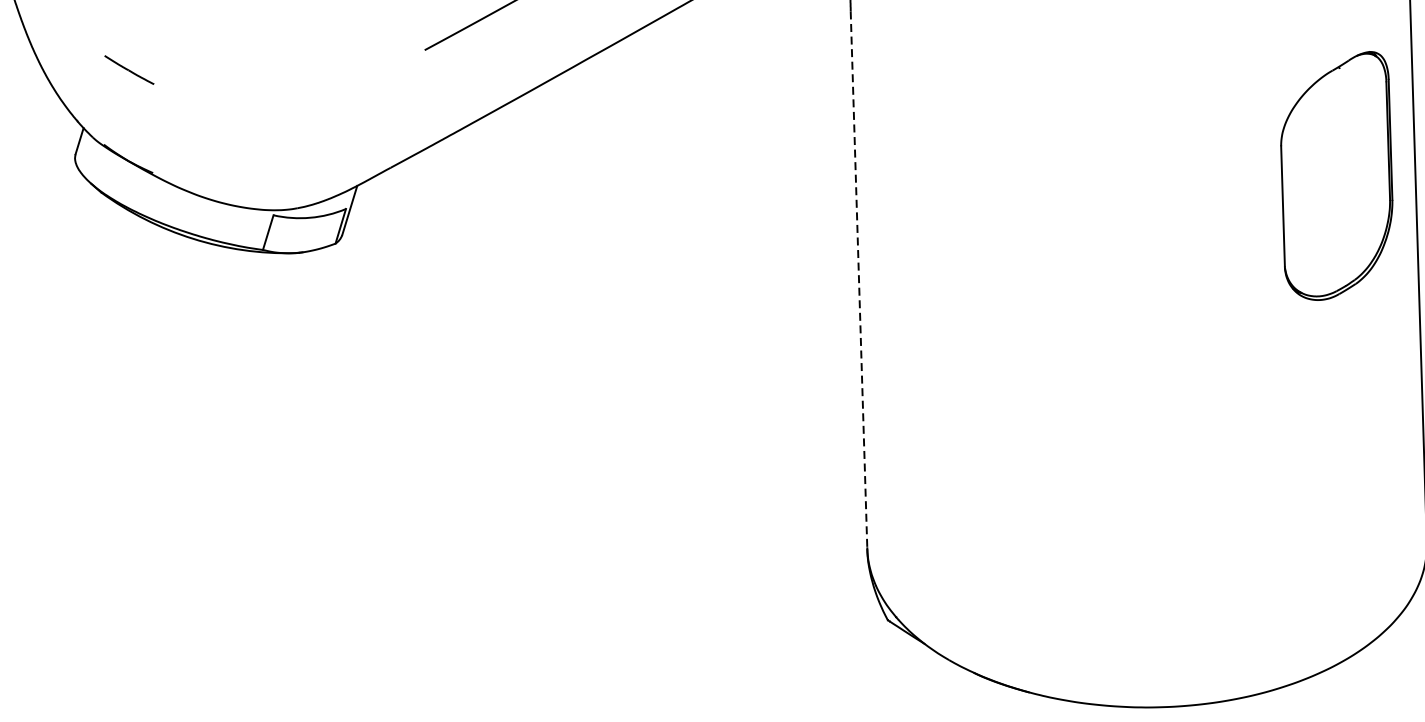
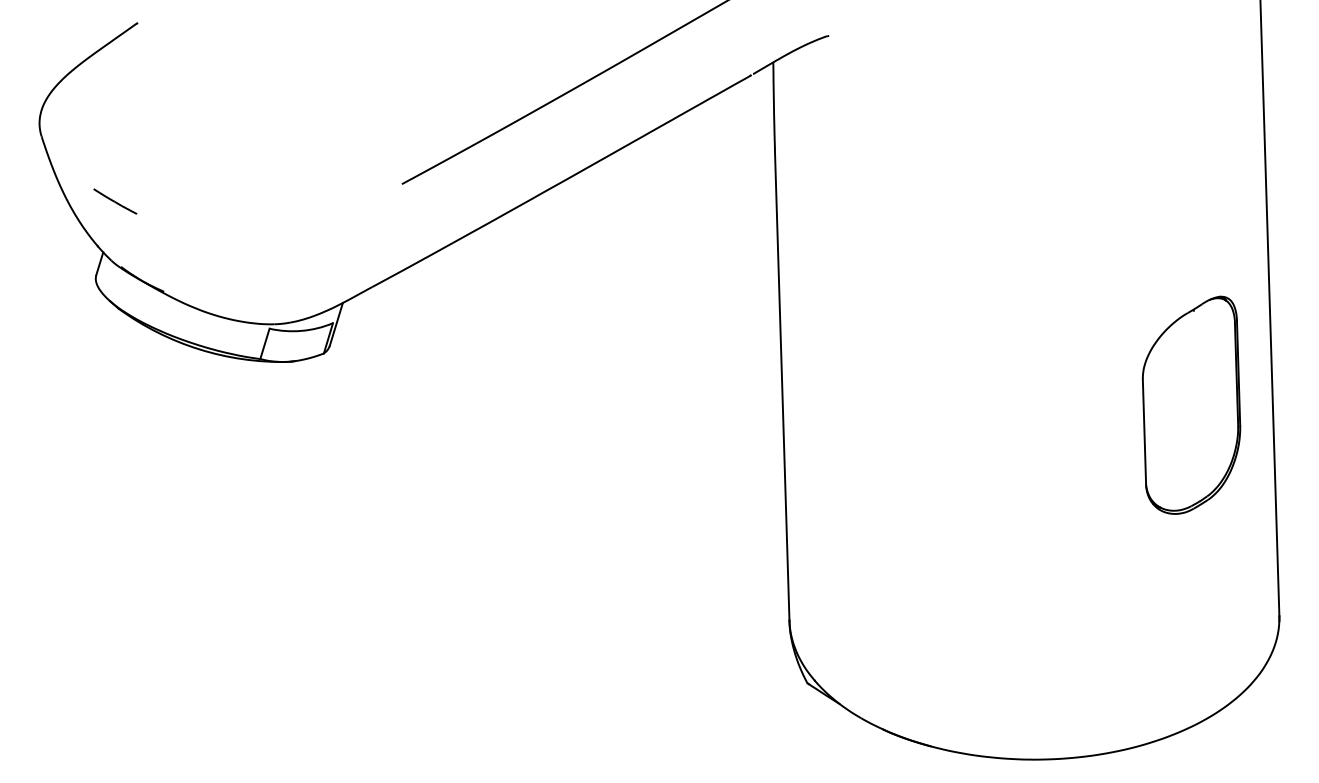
line: (129, 70) -> (115, 201), moved
part: (1336, 175) -> (1191, 404), moved
line: (859, 280) -> (782, 385), dashed -> solid

